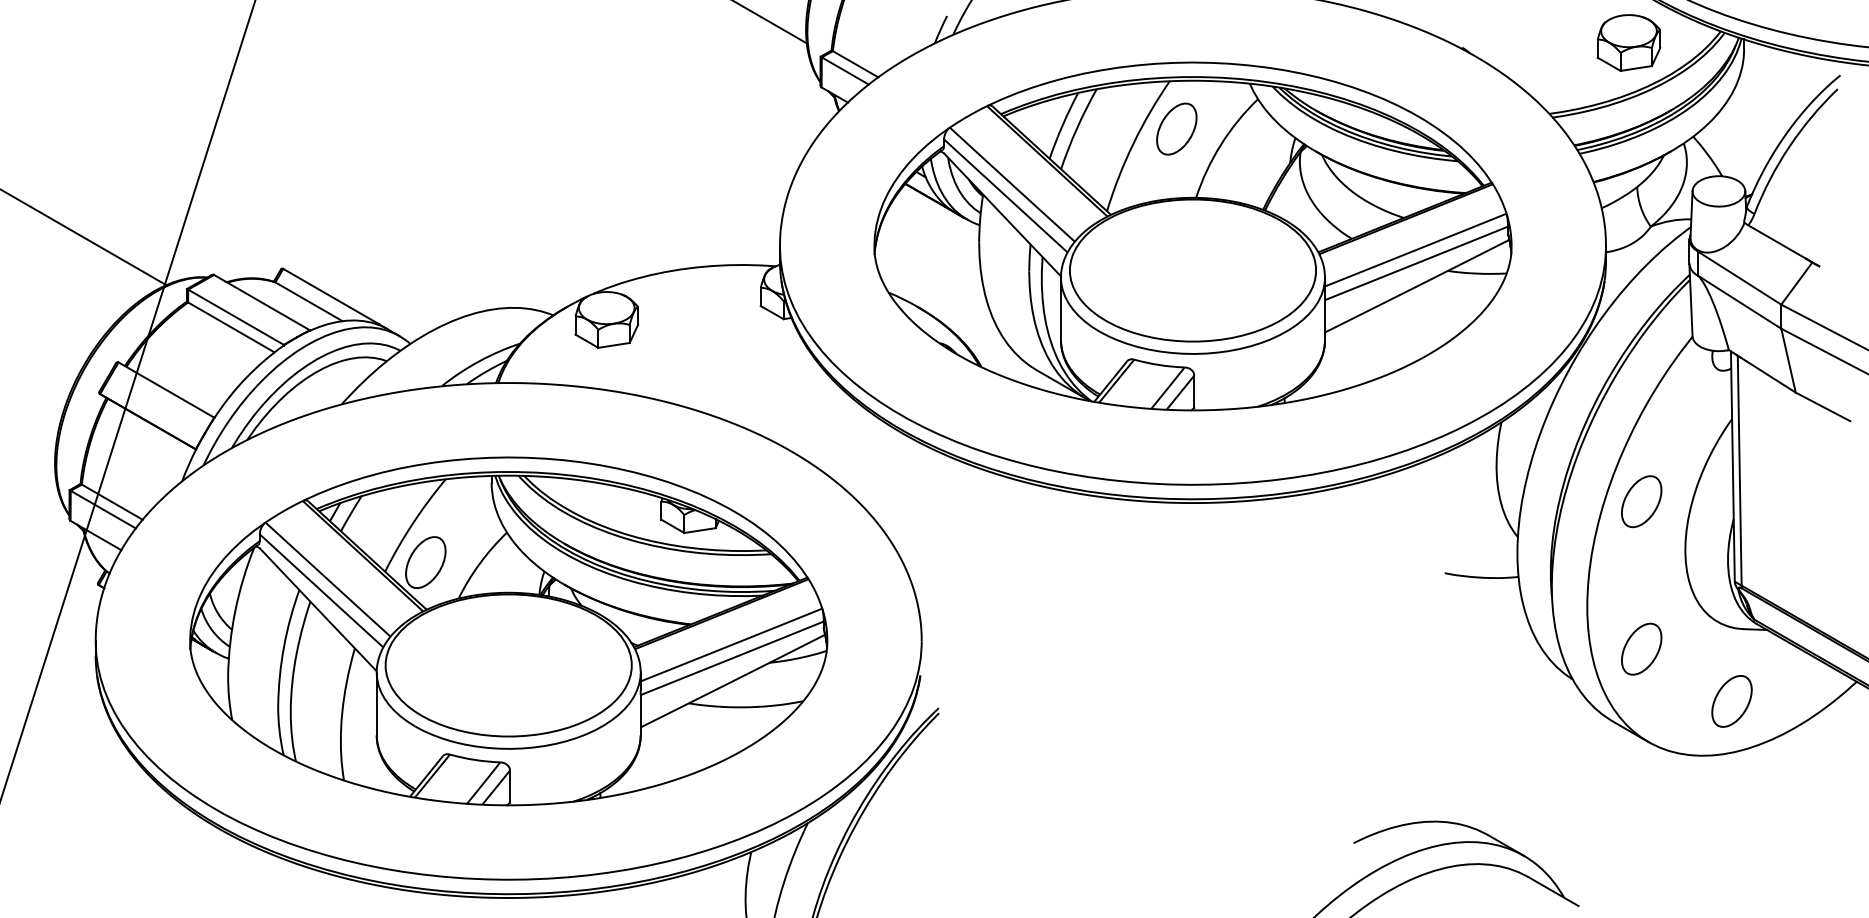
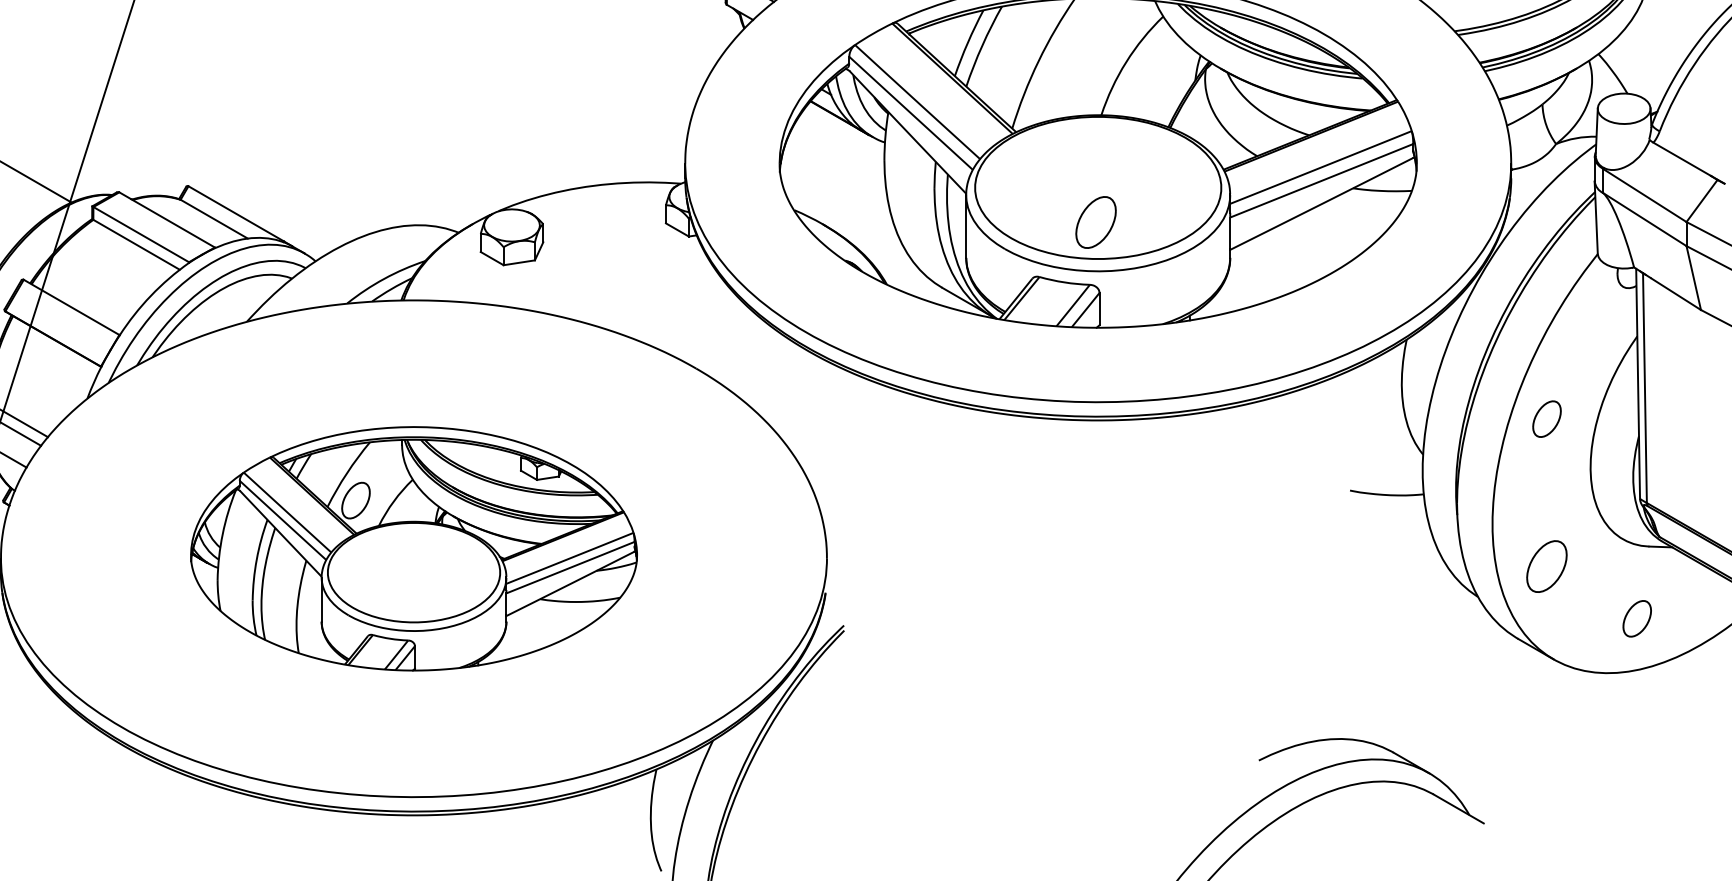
part: (1176, 128) -> (1095, 221), moved
part: (1641, 501) -> (1546, 418), size x0.7
part: (508, 631) -> (413, 548), size x0.7
part: (1731, 701) -> (1636, 618), size x0.7

